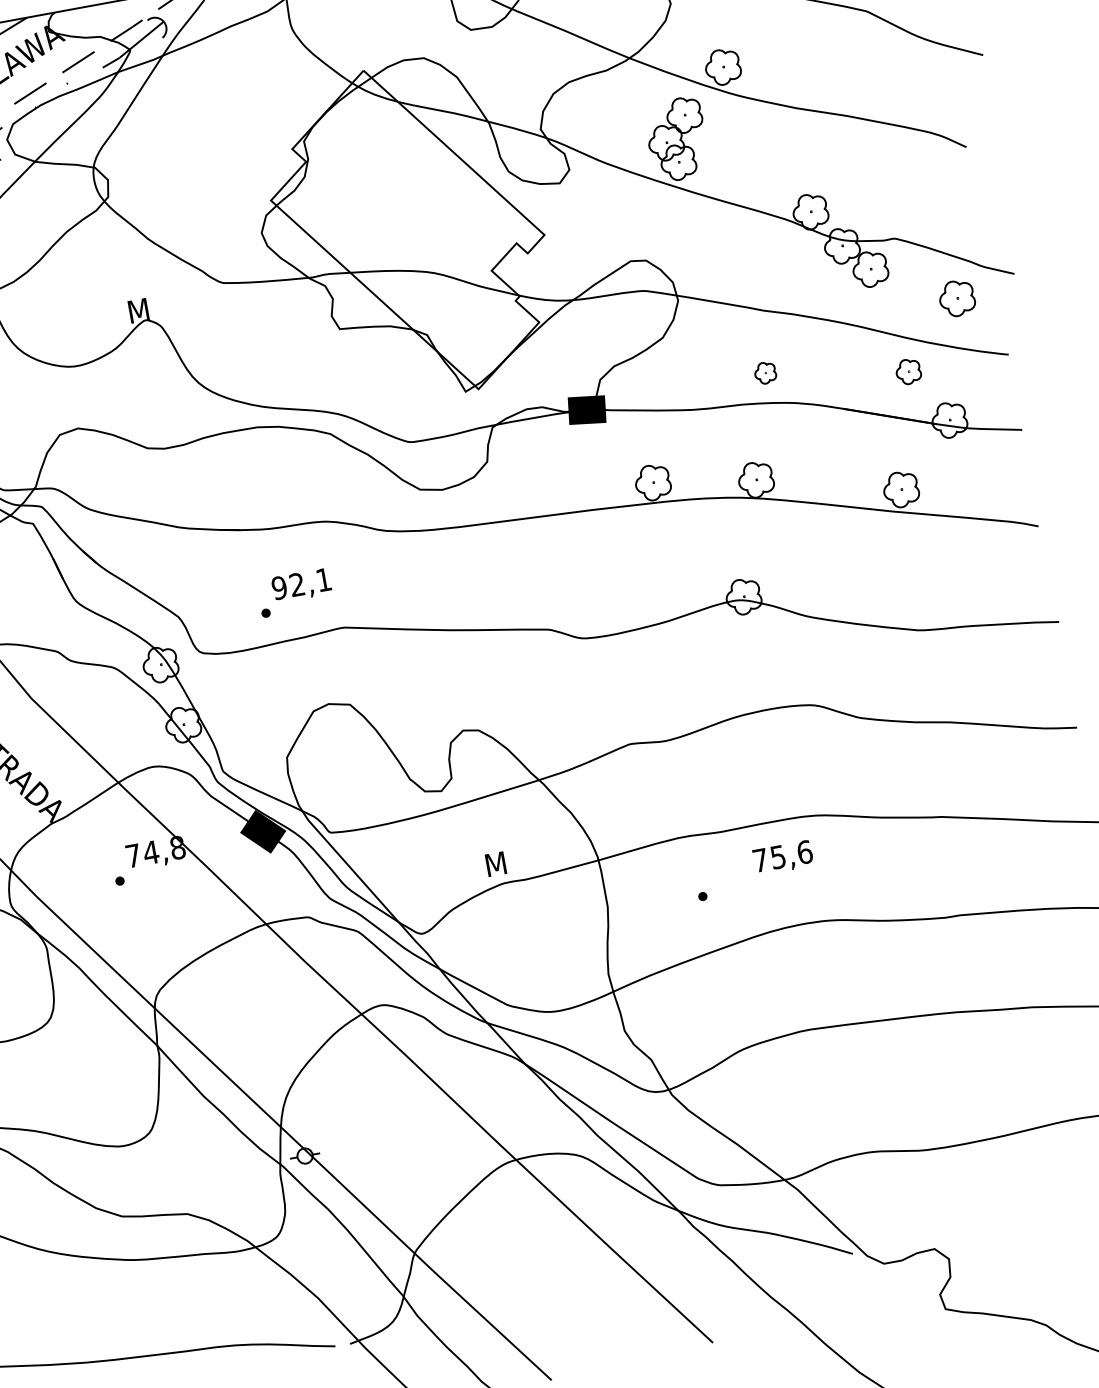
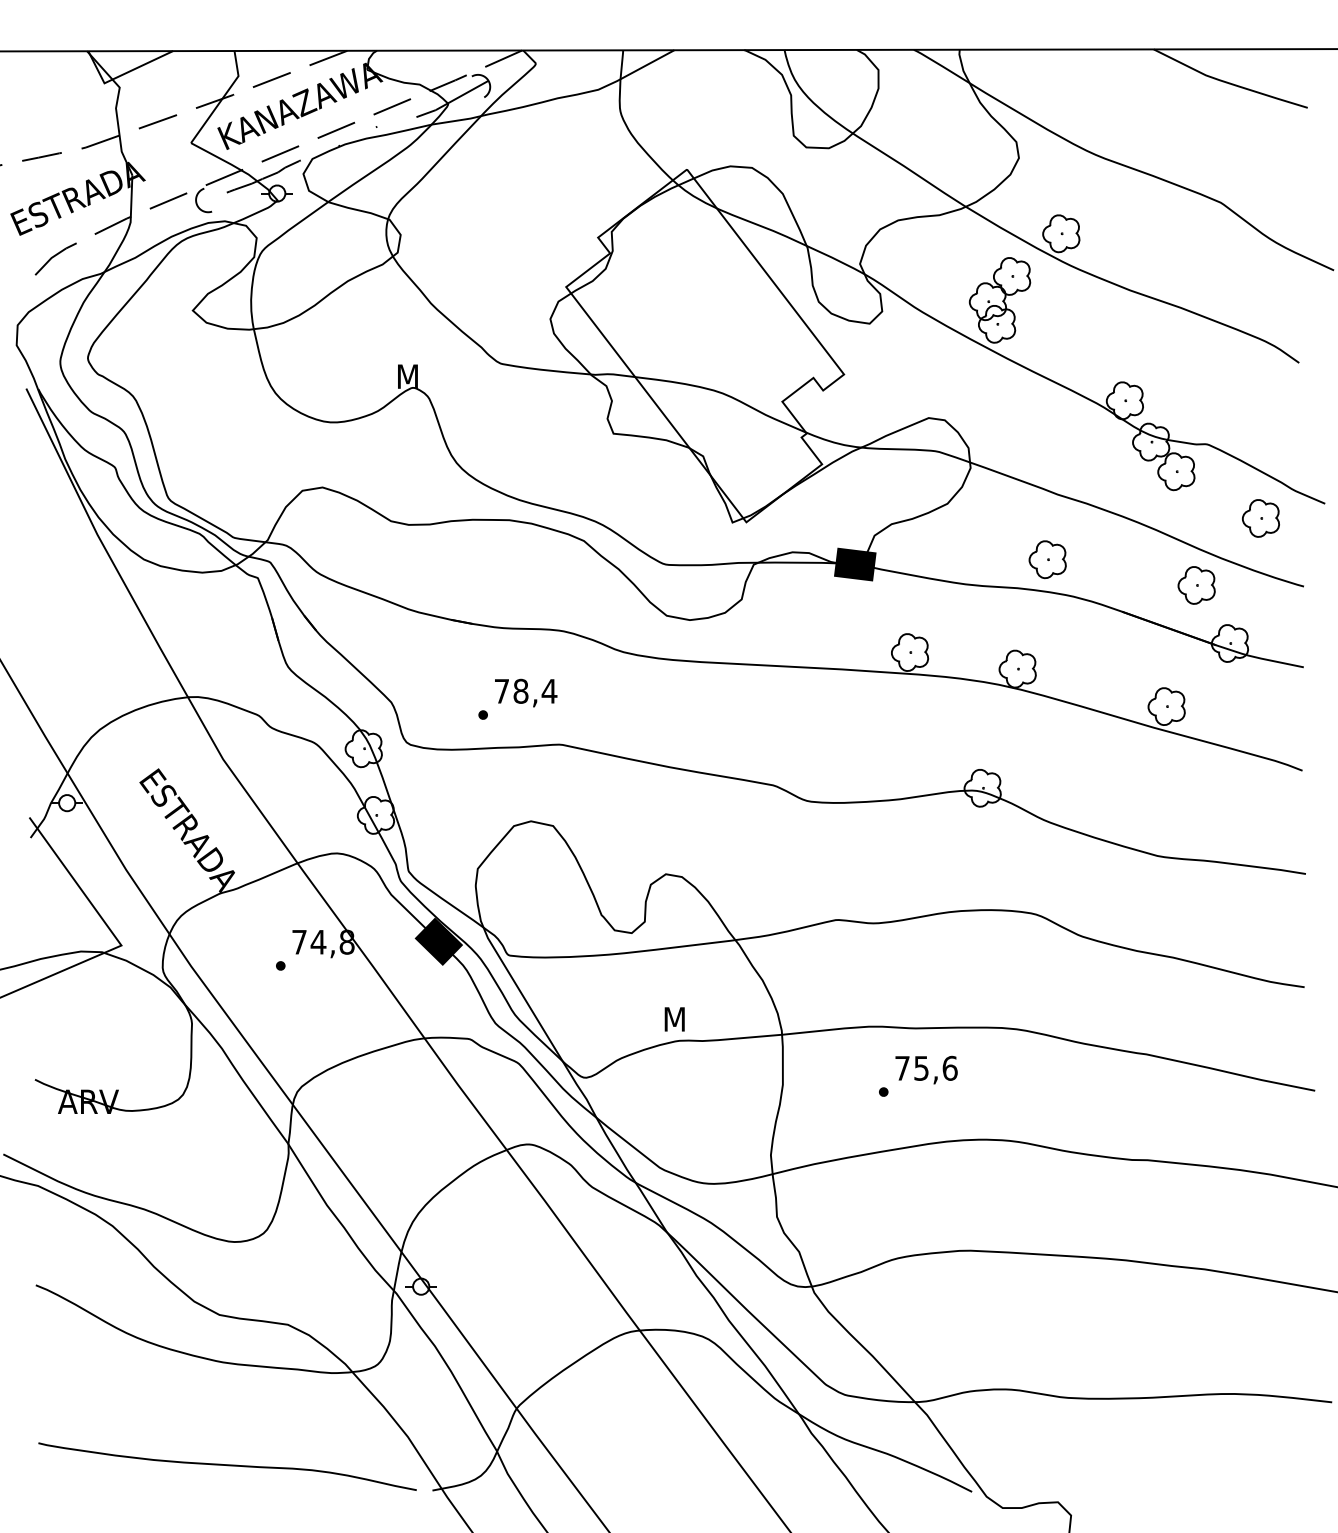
part: (908, 371) -> (1196, 585), size x1.43
part: (765, 372) -> (1047, 559), size x1.67
text: (301, 583) -> (525, 690), 92,1 -> 78,4
text: (783, 857) -> (926, 1069), moved

